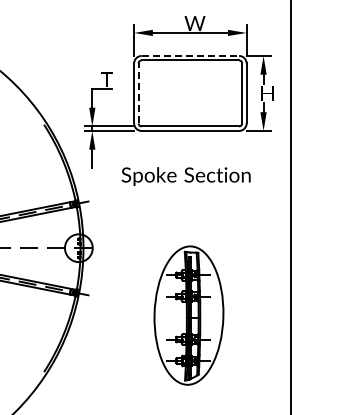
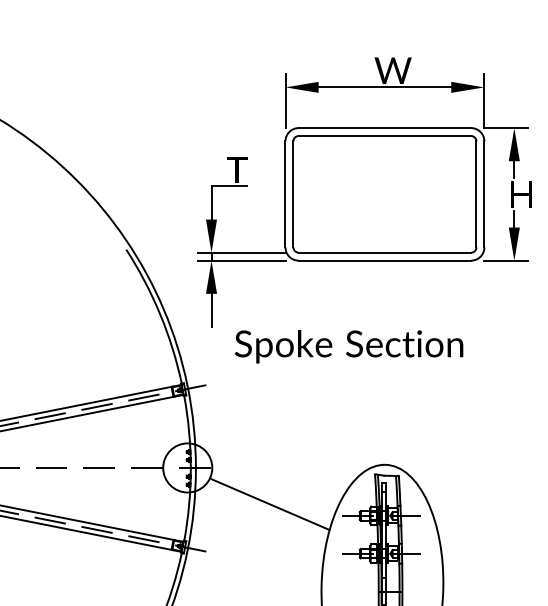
line: (190, 55) -> (385, 127), dashed -> solid
line: (138, 93) -> (293, 194), dashed -> solid
text: (185, 176) -> (347, 346), moved
line: (125, 268) -> (270, 503), added

